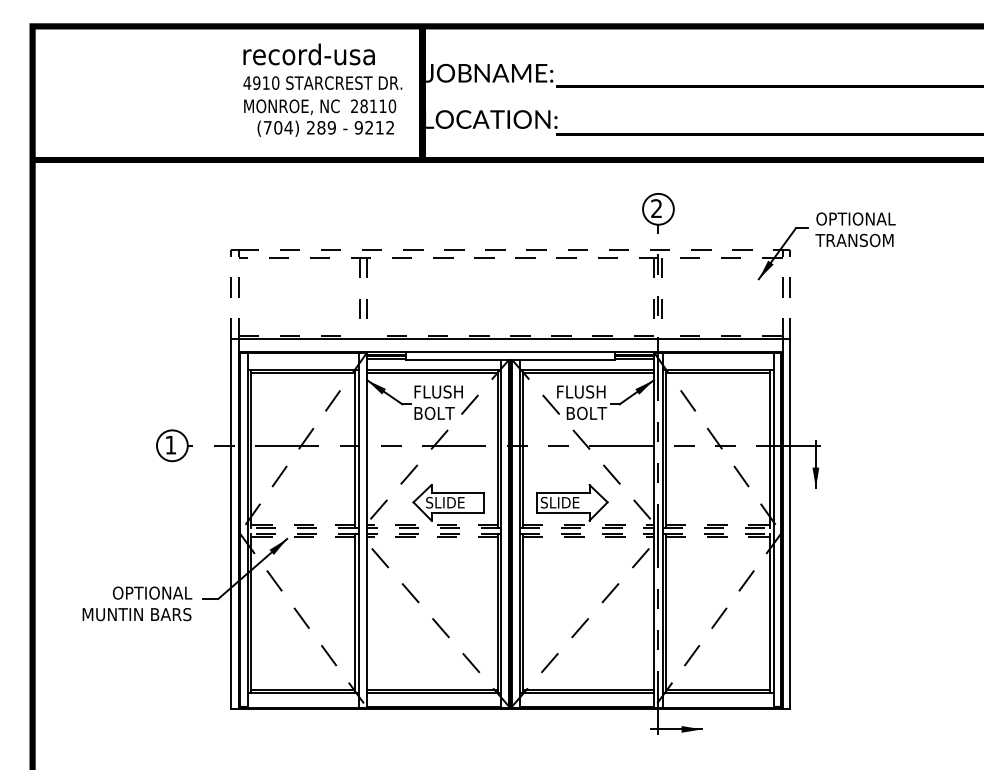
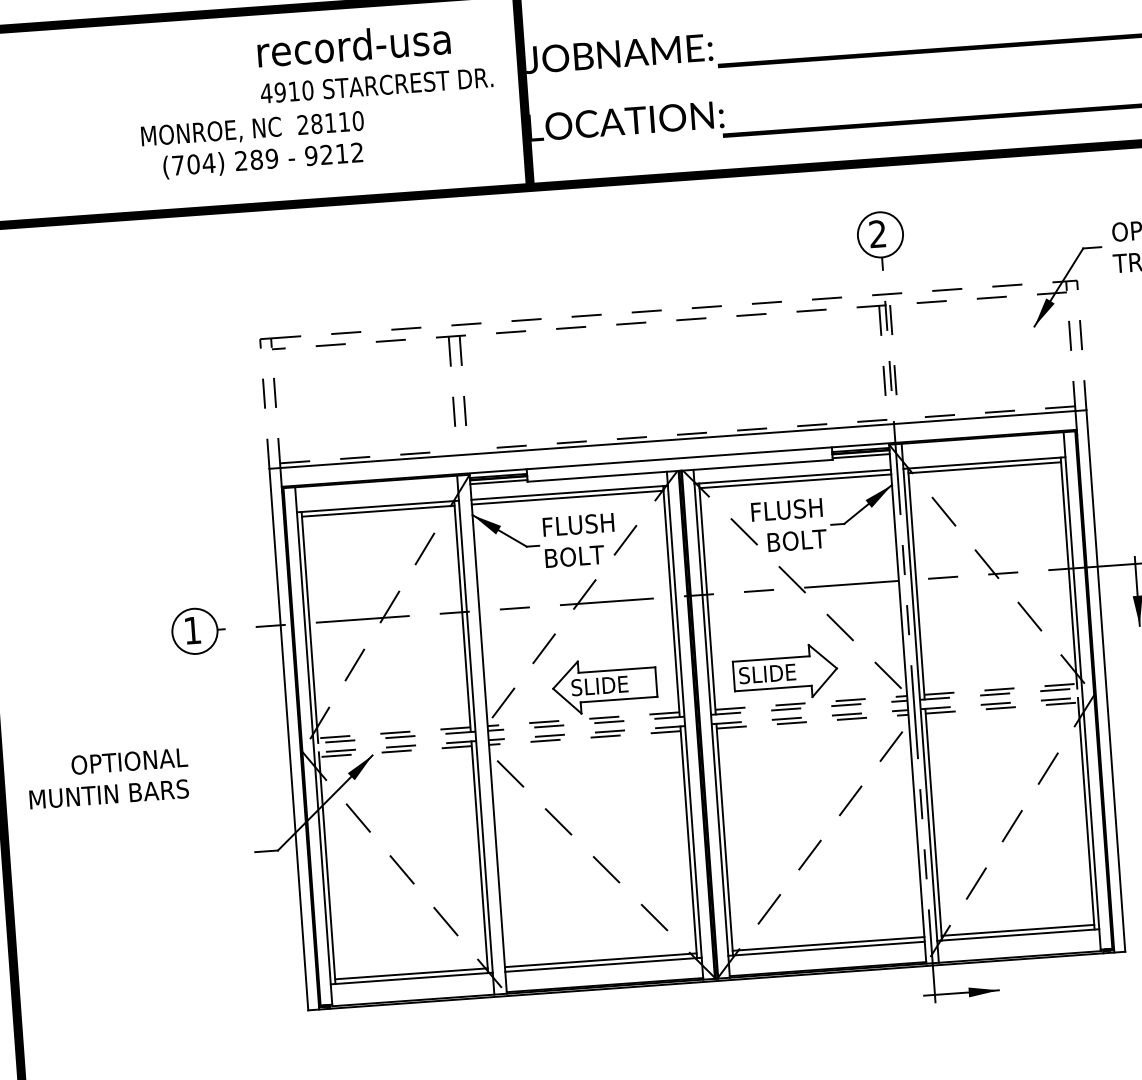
text: (320, 117) -> (254, 144), moved
text: (137, 603) -> (108, 778), moved

